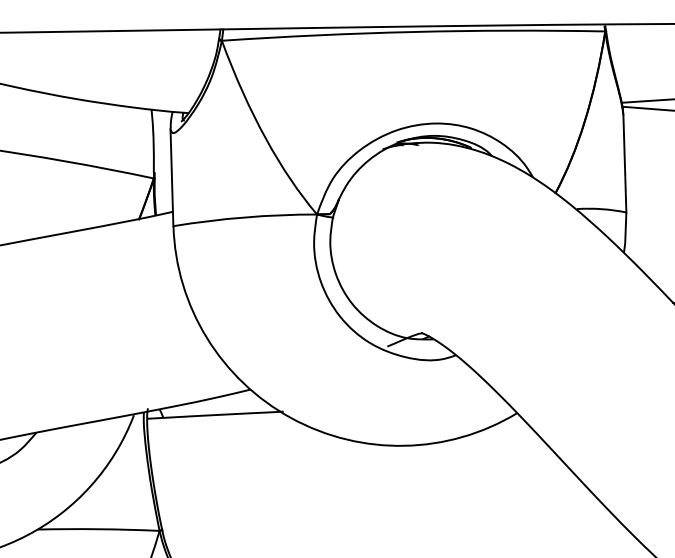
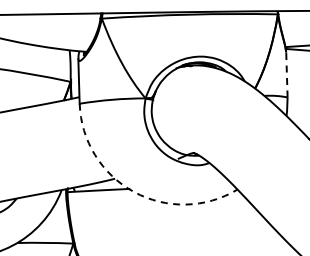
line: (623, 162) -> (286, 74), solid -> dashed
arc: (290, 417) -> (133, 191), solid -> dashed

